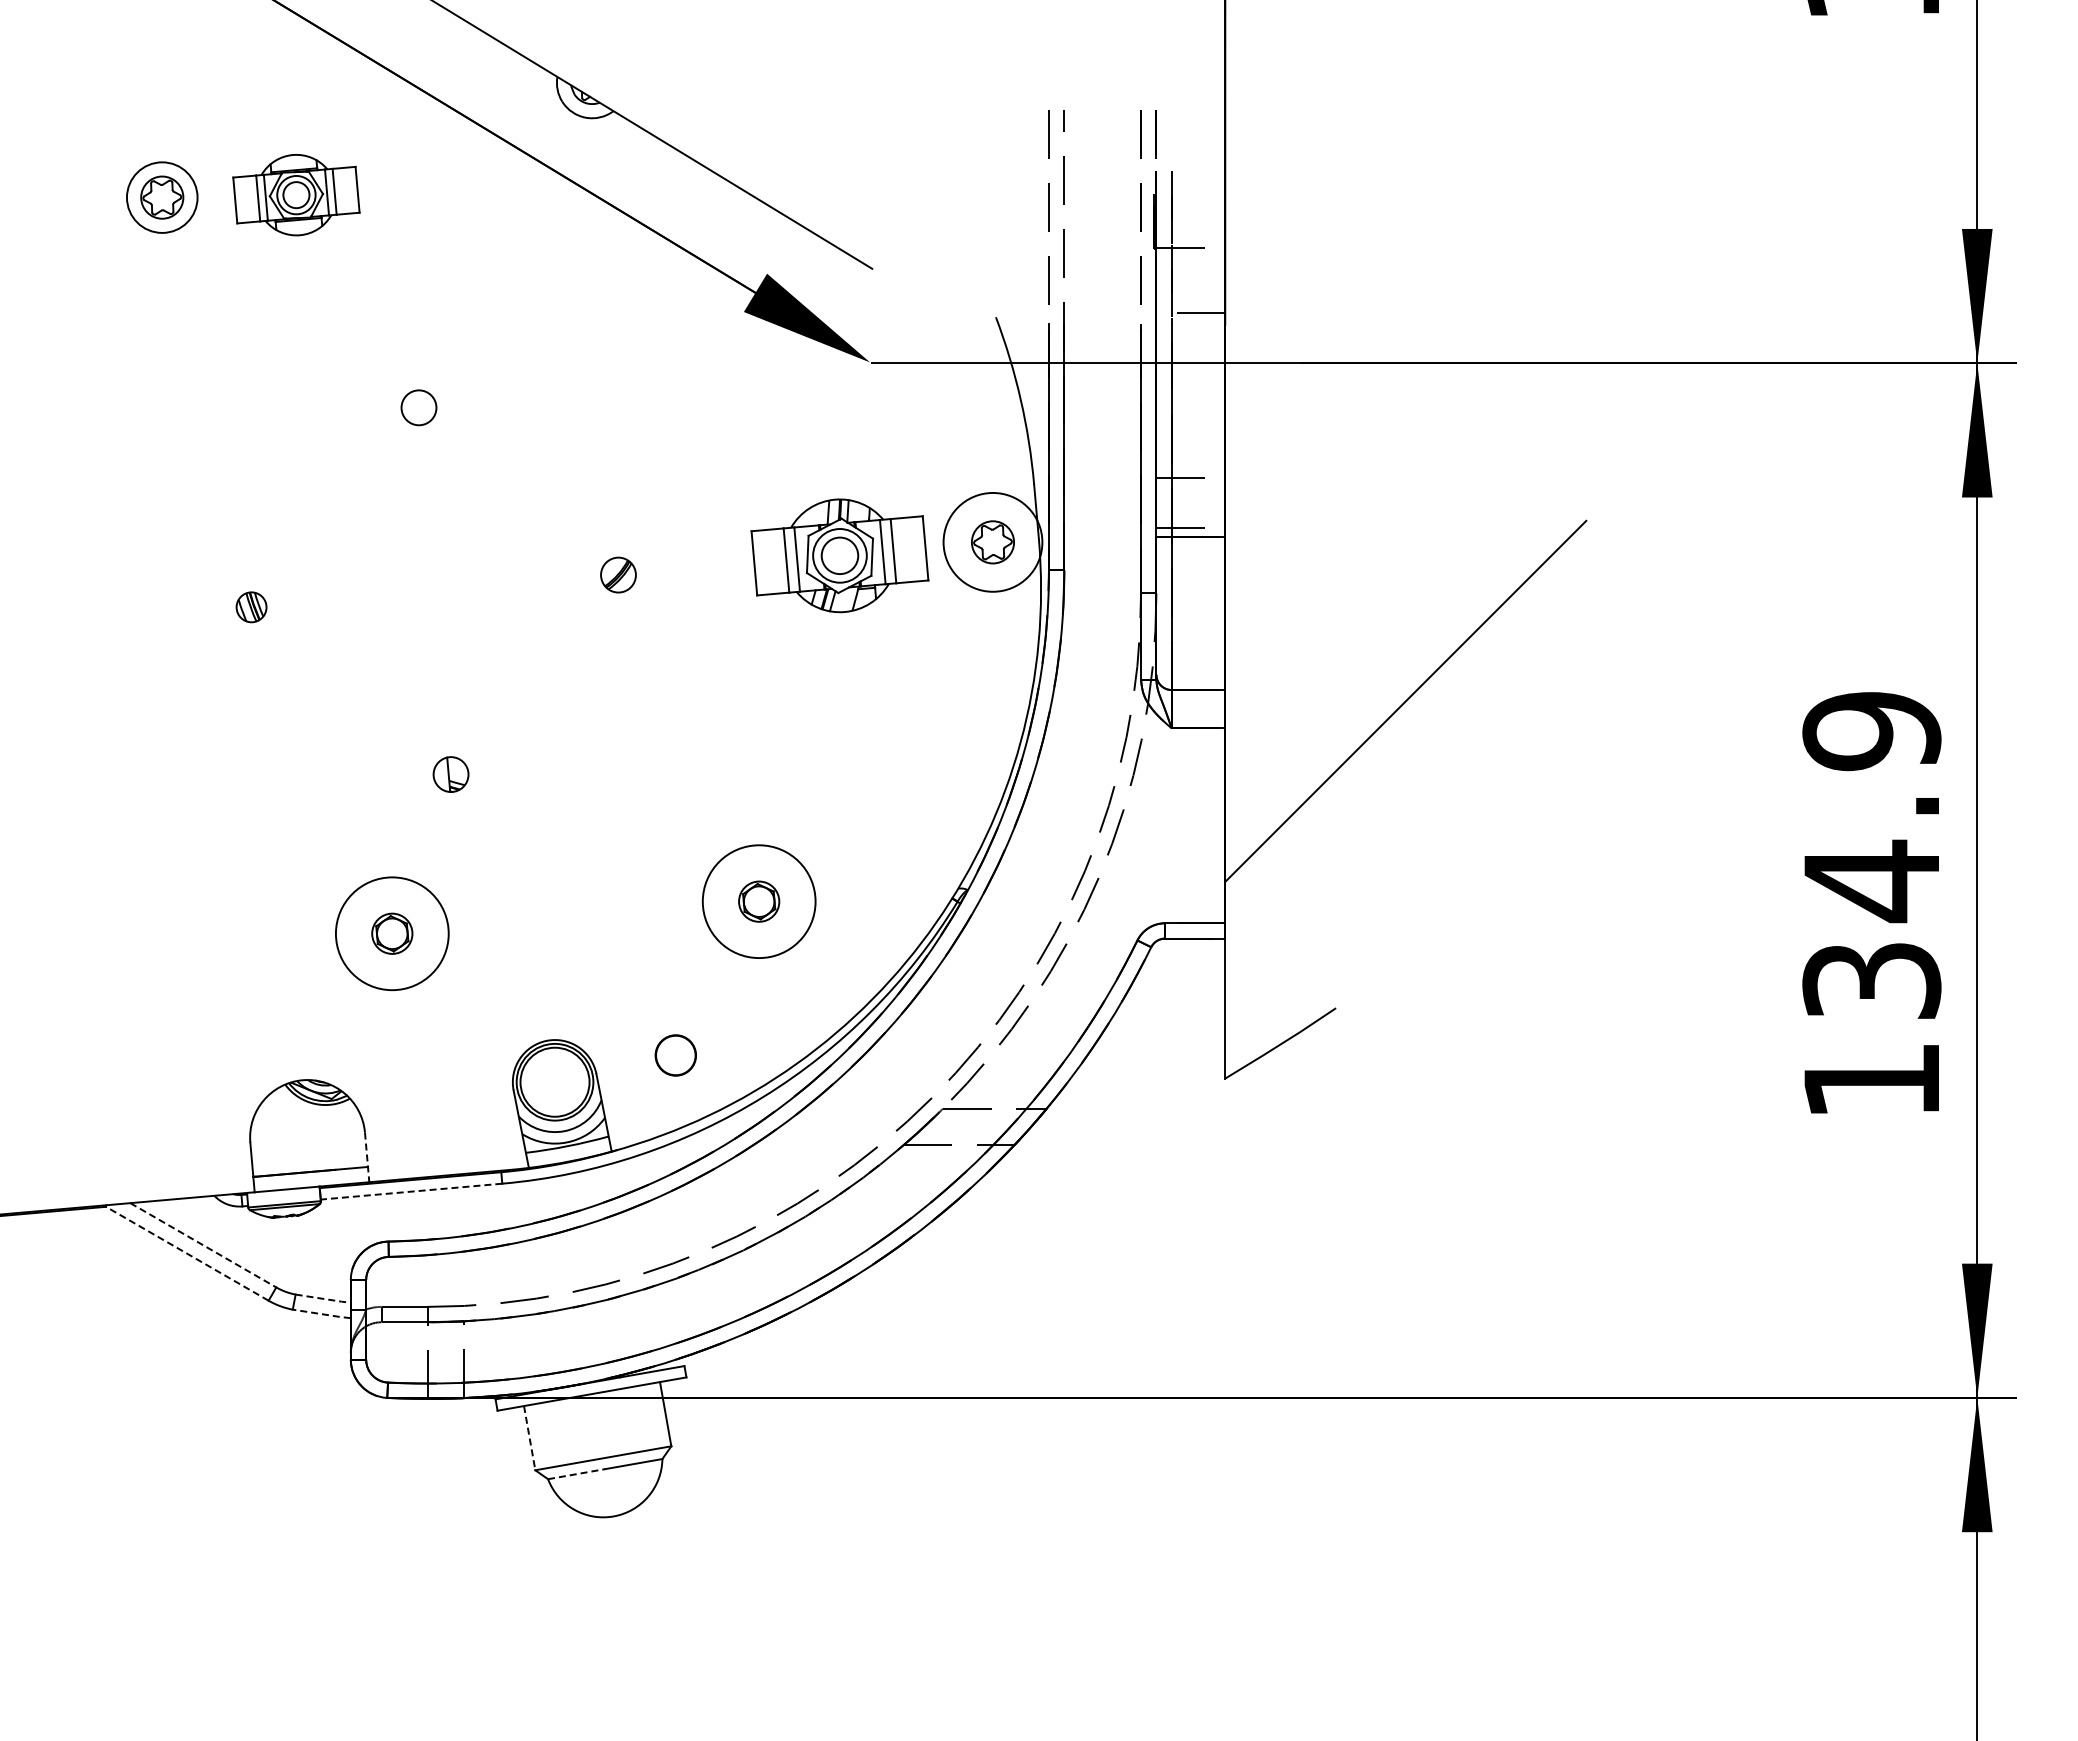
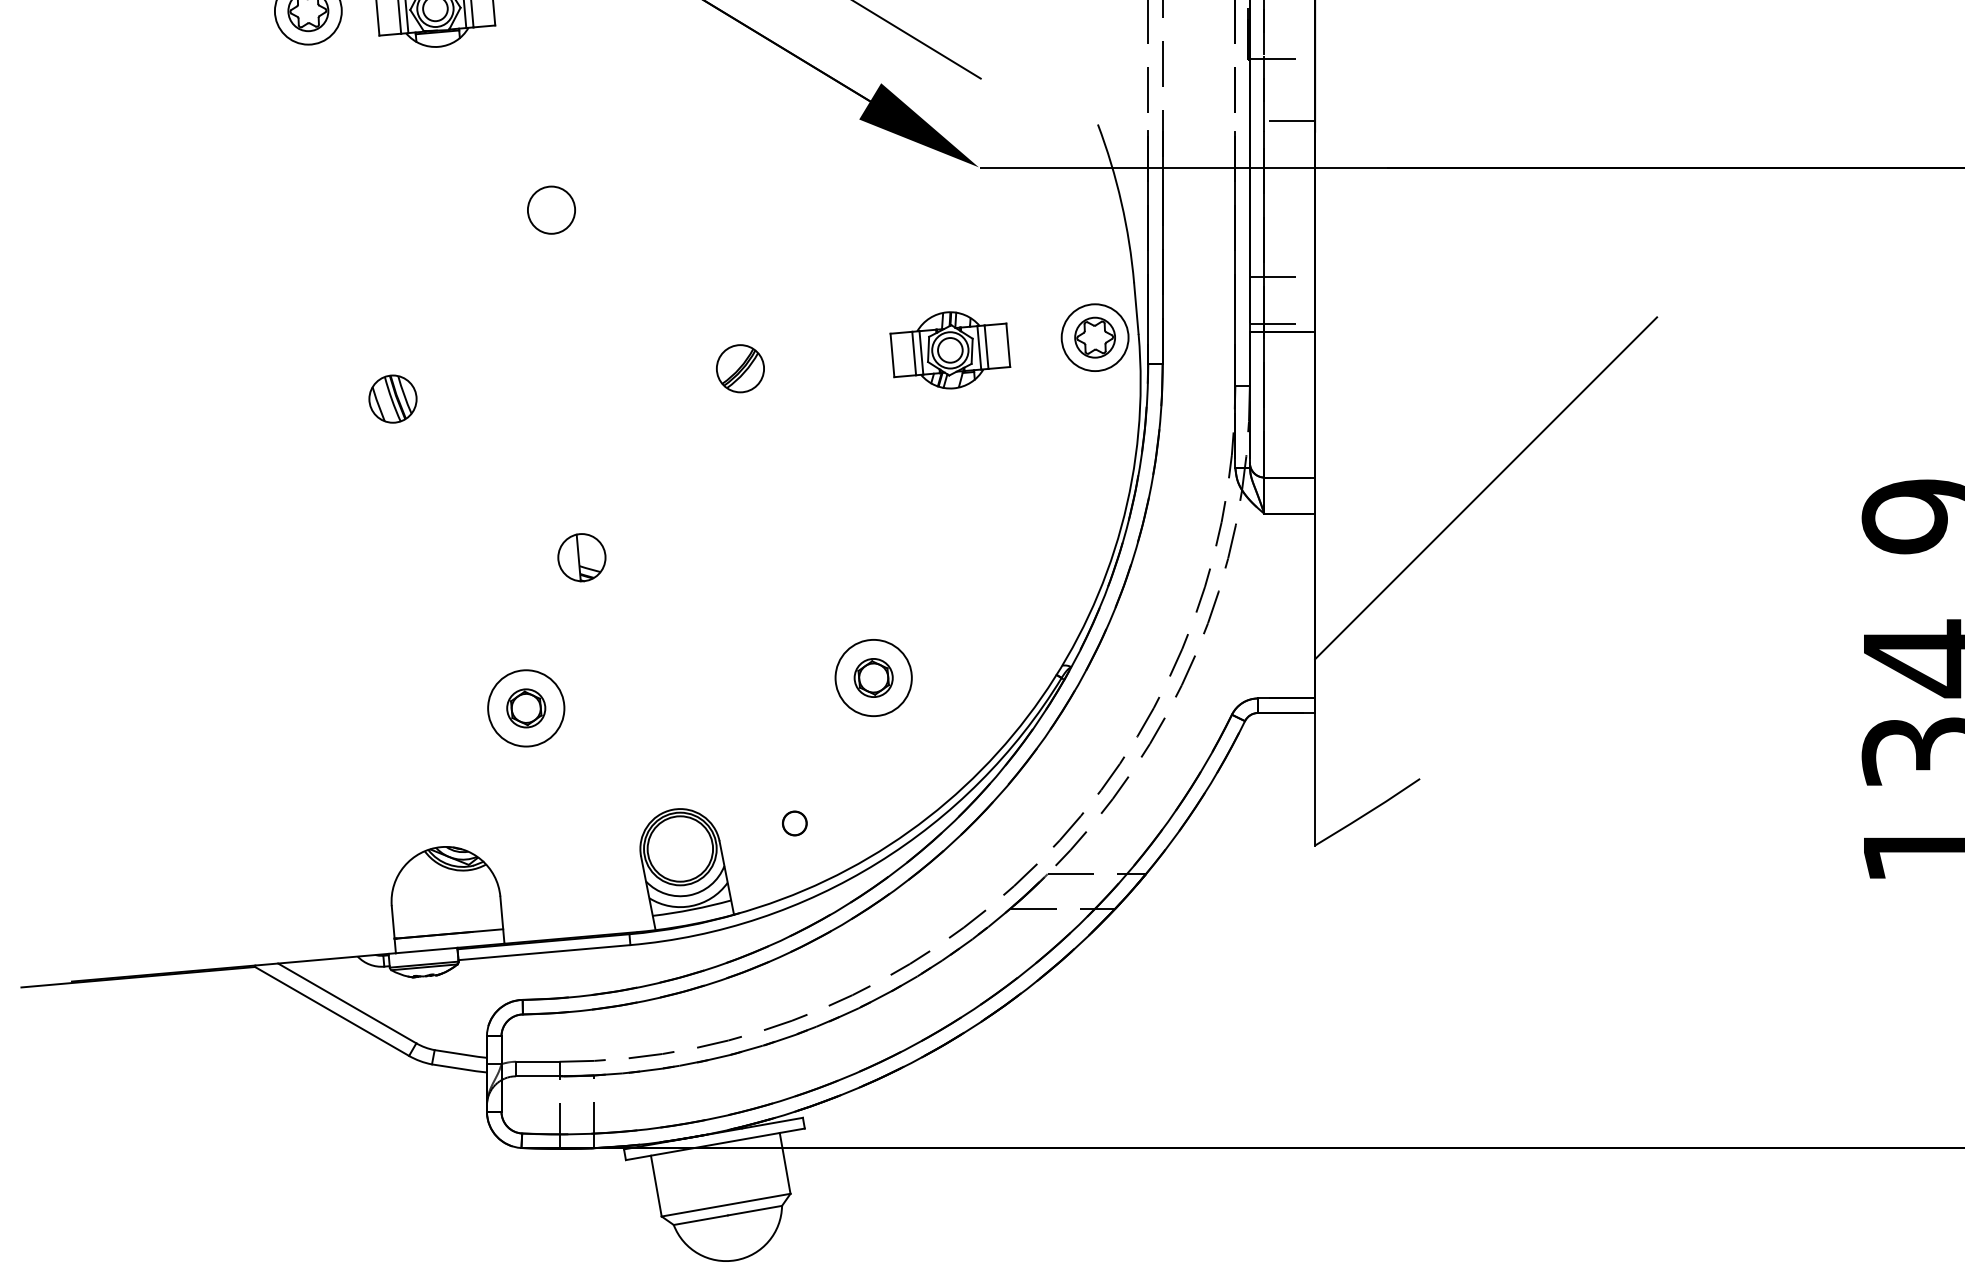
circle: (418, 407) -> (551, 209), size x1.43
circle: (992, 542) -> (1094, 337), size x0.71
part: (840, 555) -> (950, 350), size x0.71
part: (618, 574) -> (740, 368), size x1.43
part: (251, 607) -> (392, 399), size x1.67
part: (450, 774) -> (581, 557), size x1.43
circle: (758, 901) -> (873, 677), size x0.71
circle: (392, 933) -> (526, 708), size x0.71
circle: (675, 1054) -> (794, 822), size x0.62
line: (367, 1157) -> (502, 920), dashed -> solid
line: (411, 1191) -> (544, 952), dashed -> solid
line: (203, 1245) -> (347, 1003), dashed -> solid
line: (187, 1253) -> (332, 1011), dashed -> solid
line: (323, 1298) -> (461, 1053), dashed -> solid
line: (322, 1314) -> (460, 1068), dashed -> solid
line: (529, 1438) -> (656, 1186), dashed -> solid
line: (577, 1474) -> (701, 1220), dashed -> solid

